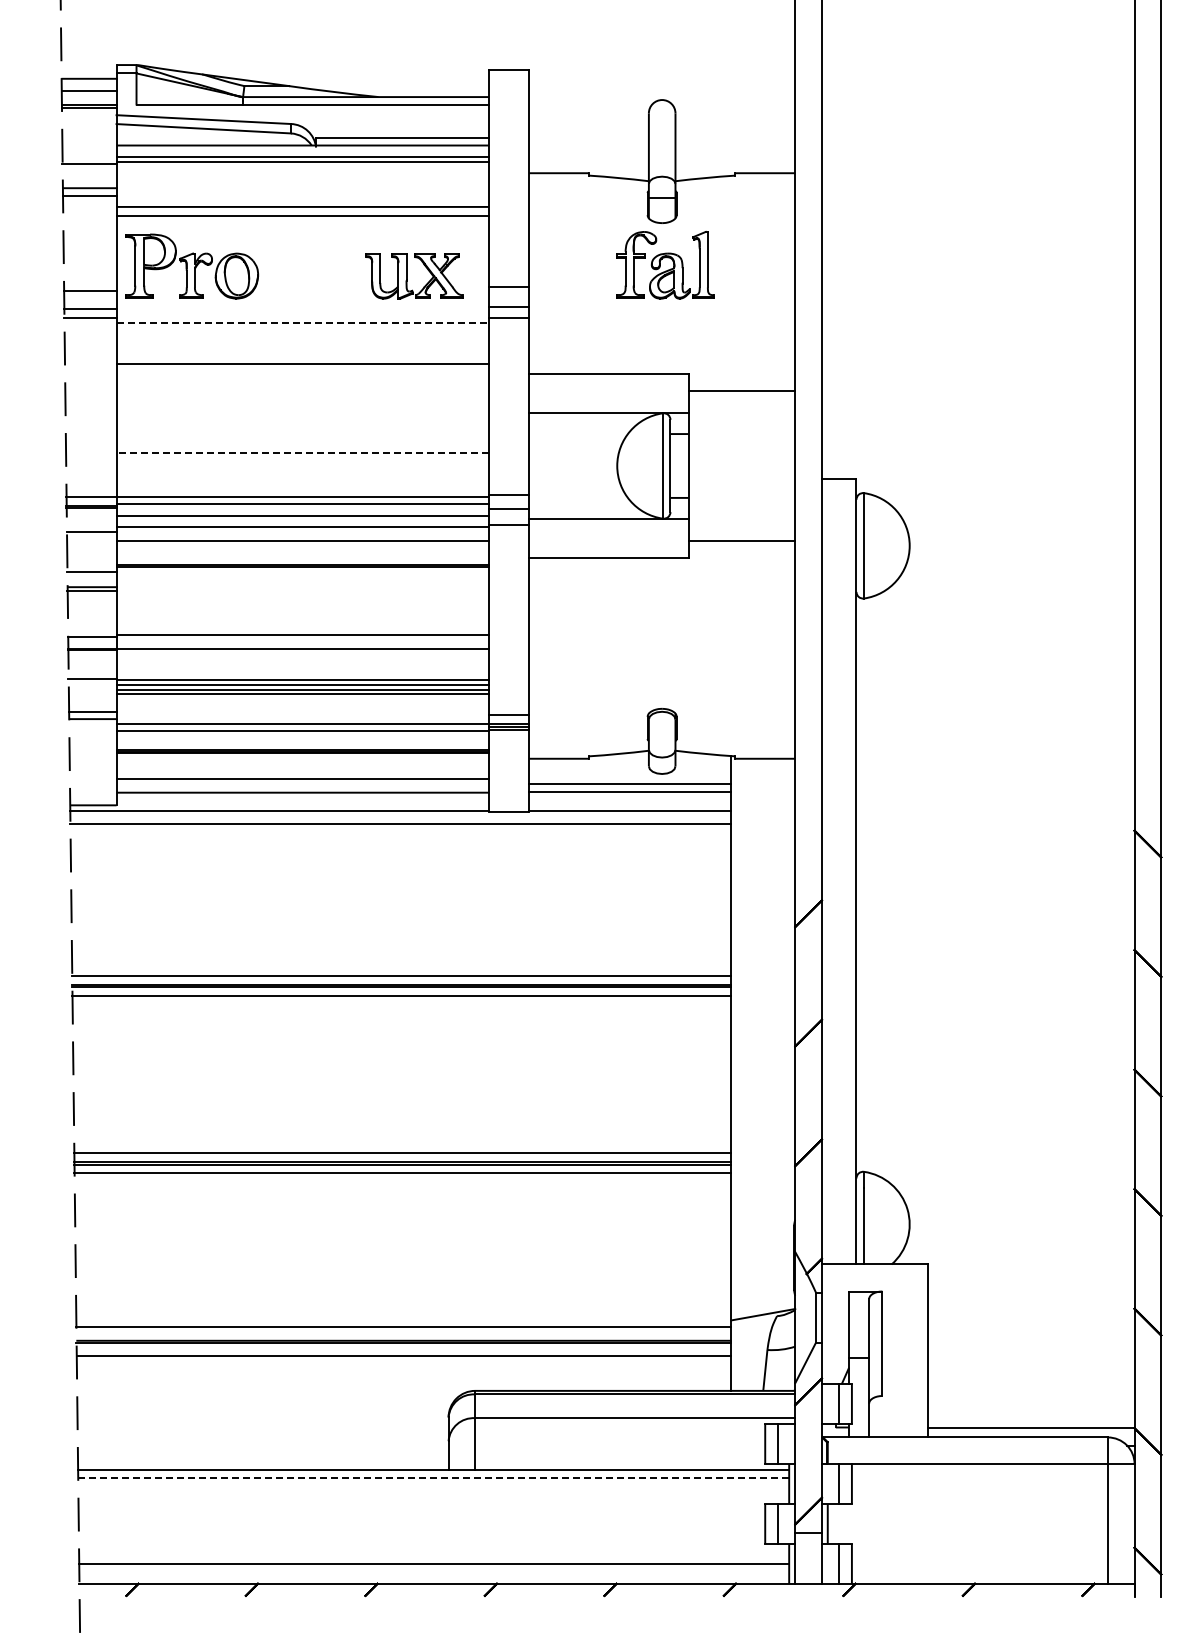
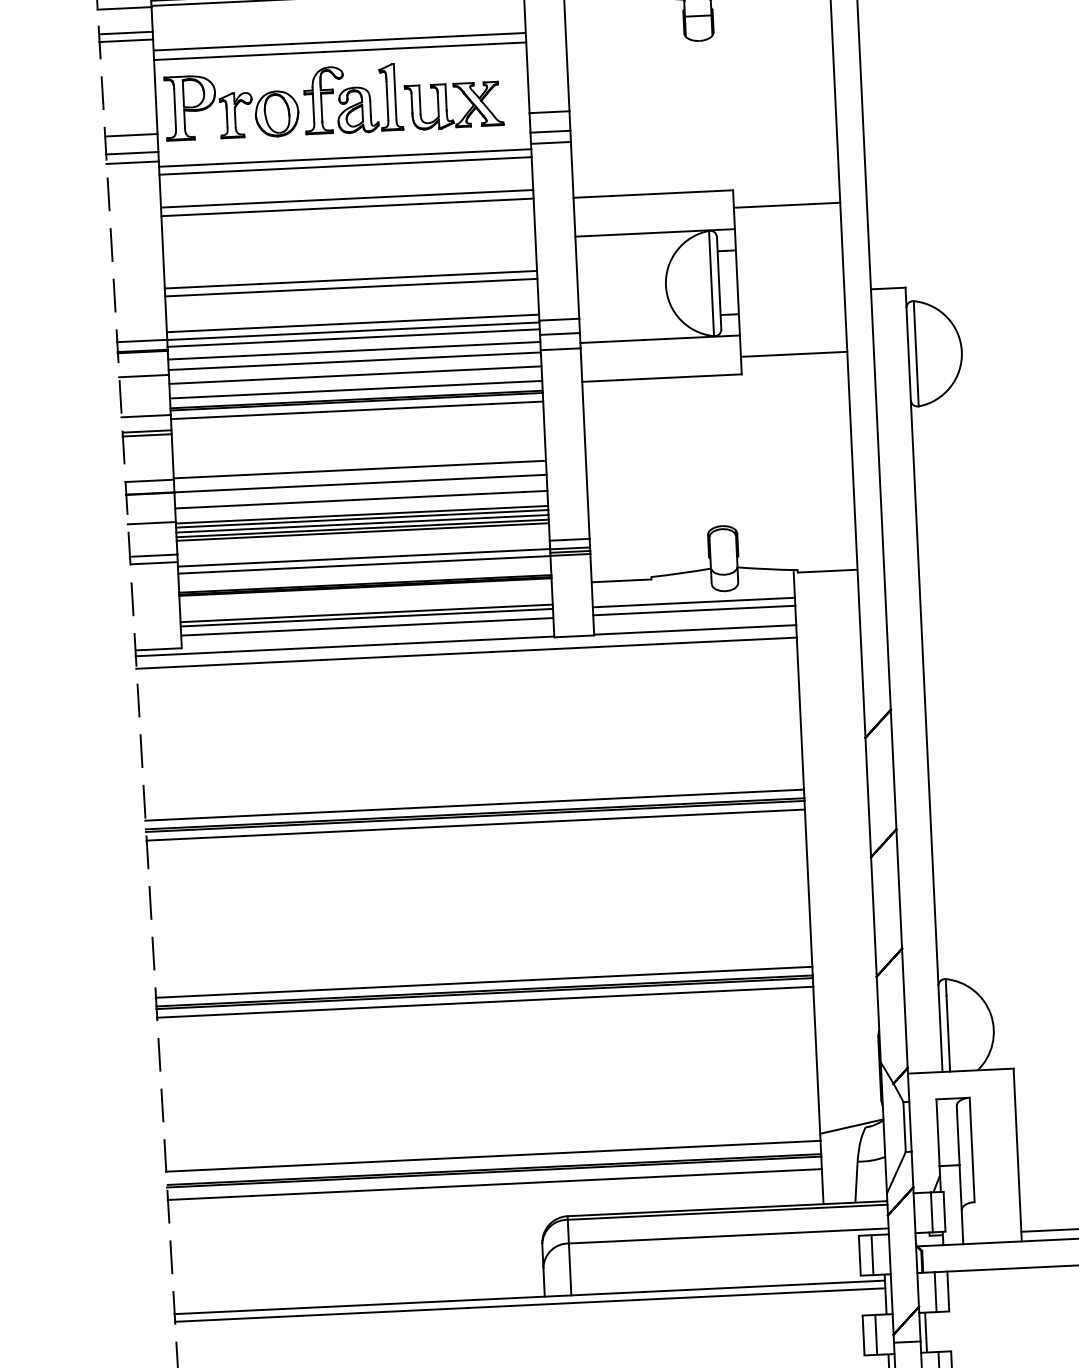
part: (665, 264) -> (353, 98), moved
line: (303, 323) -> (345, 158), dashed -> solid
line: (302, 331) -> (345, 166), added
line: (302, 372) -> (347, 207), added
line: (302, 445) -> (350, 280), added
line: (302, 453) -> (350, 288), dashed -> solid
line: (302, 488) -> (352, 322), added
line: (302, 555) -> (355, 389), added
line: (302, 575) -> (356, 409), added
line: (302, 665) -> (360, 499), added
line: (302, 697) -> (362, 531), added
line: (302, 783) -> (366, 617), added
line: (433, 1477) -> (530, 1304), dashed -> solid

